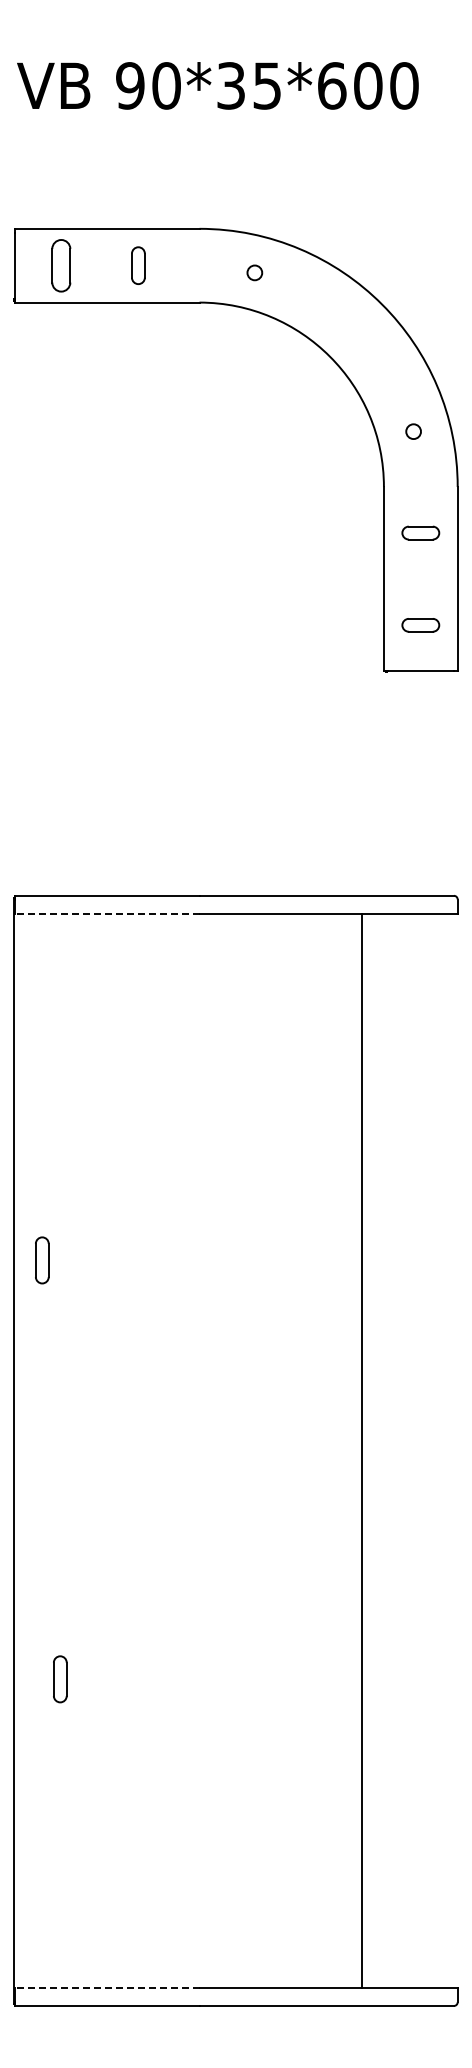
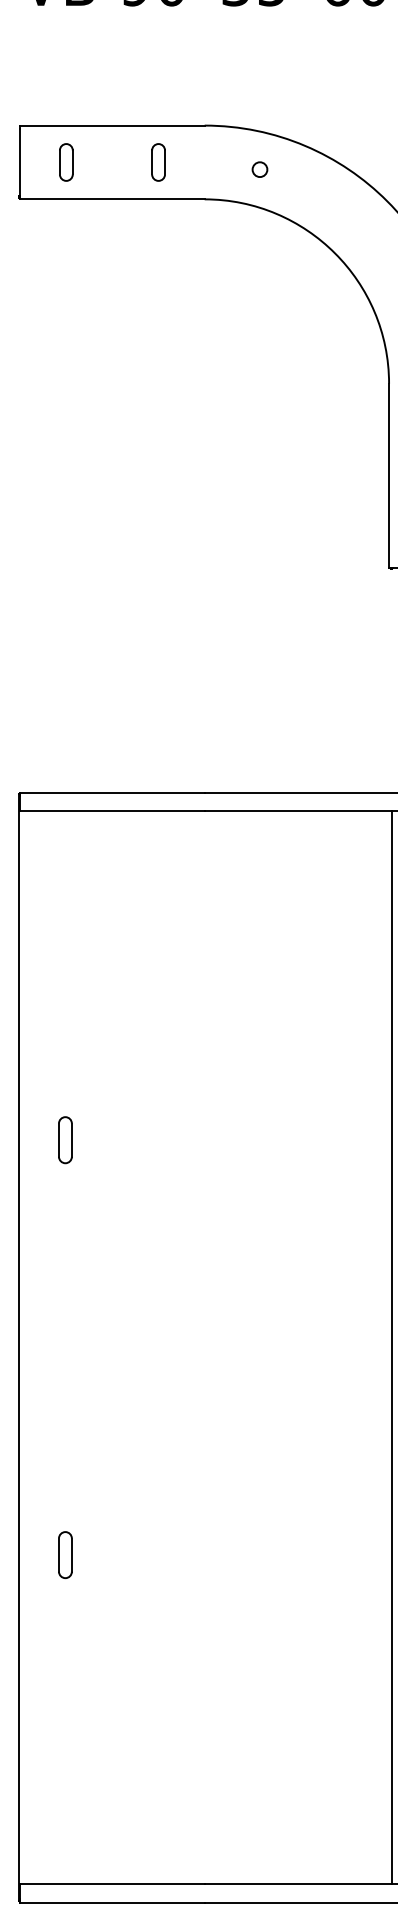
part: (60, 265) -> (65, 162), size x0.71
part: (138, 265) -> (158, 162), moved
line: (106, 914) -> (111, 811), dashed -> solid
part: (42, 1260) -> (65, 1140), moved
line: (362, 1450) -> (392, 1347), moved
part: (60, 1679) -> (65, 1555), moved
line: (106, 1987) -> (111, 1884), dashed -> solid

